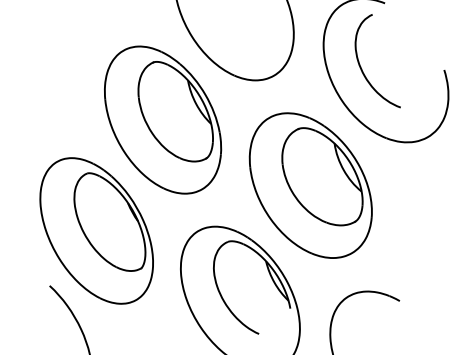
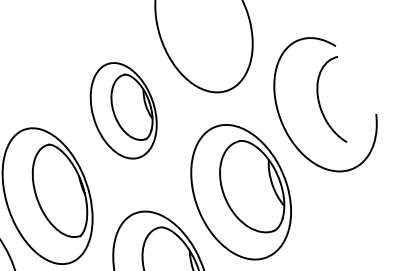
curve: (361, 66) -> (319, 100), moved
part: (163, 119) -> (124, 110), size x0.7

